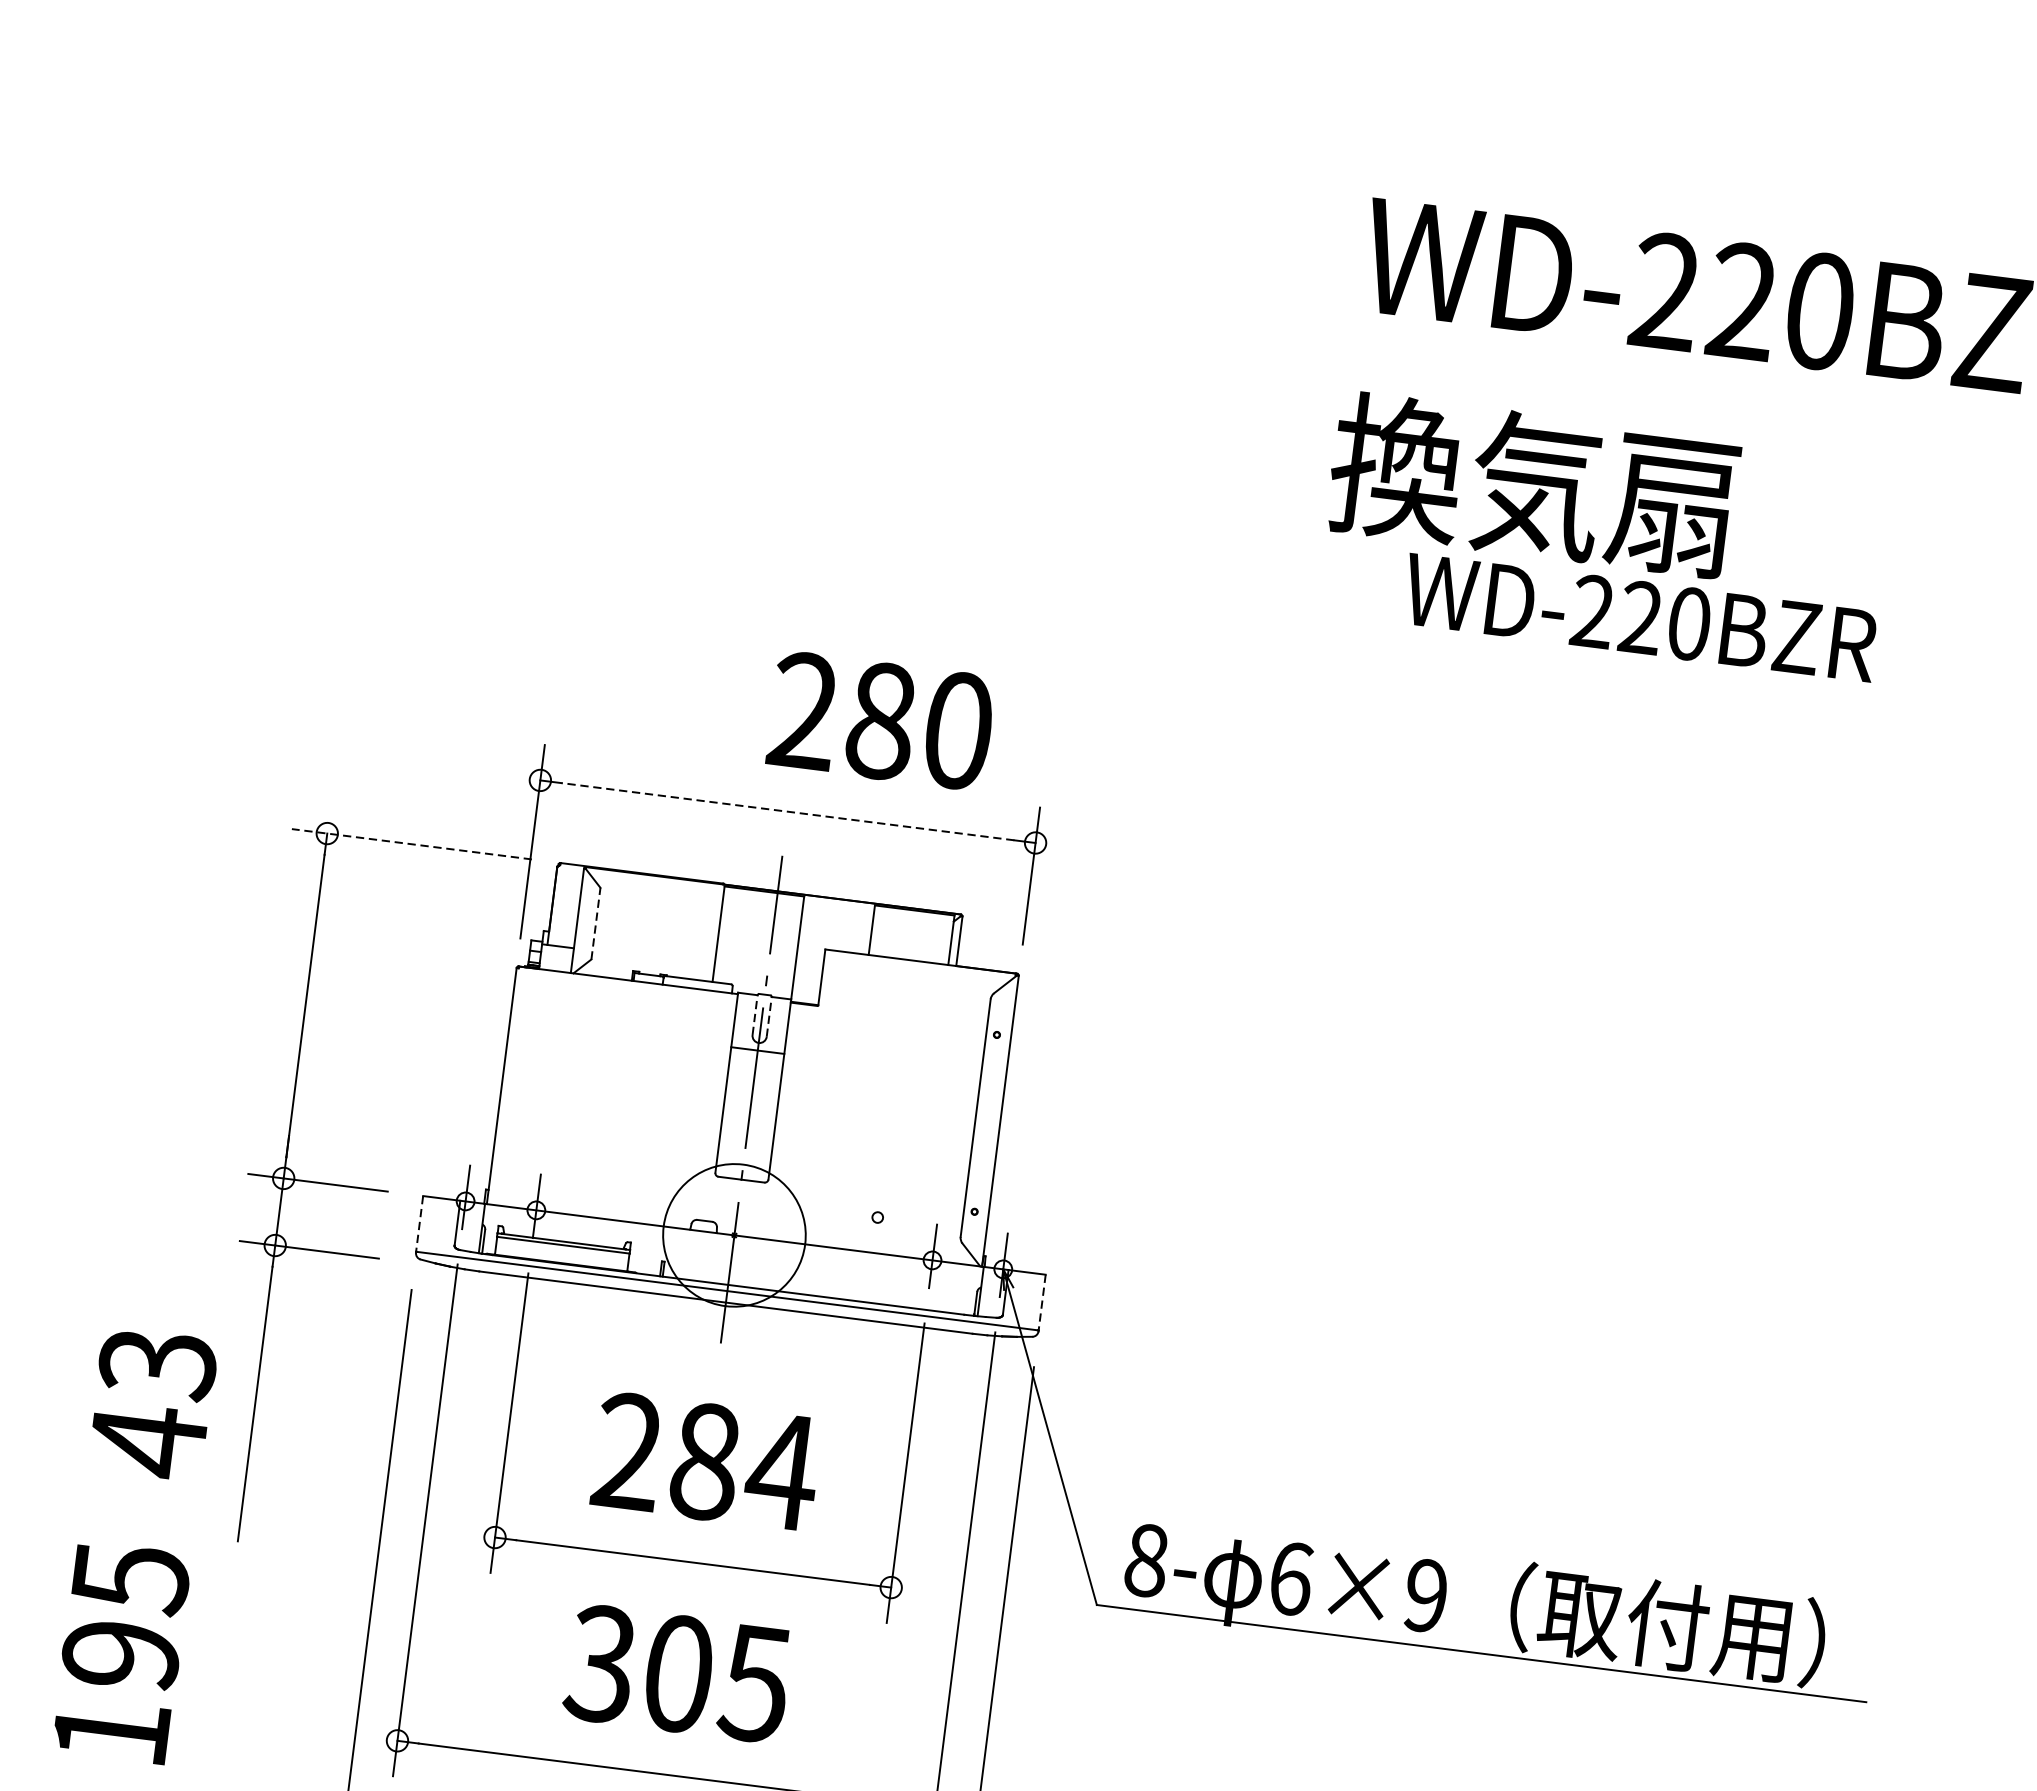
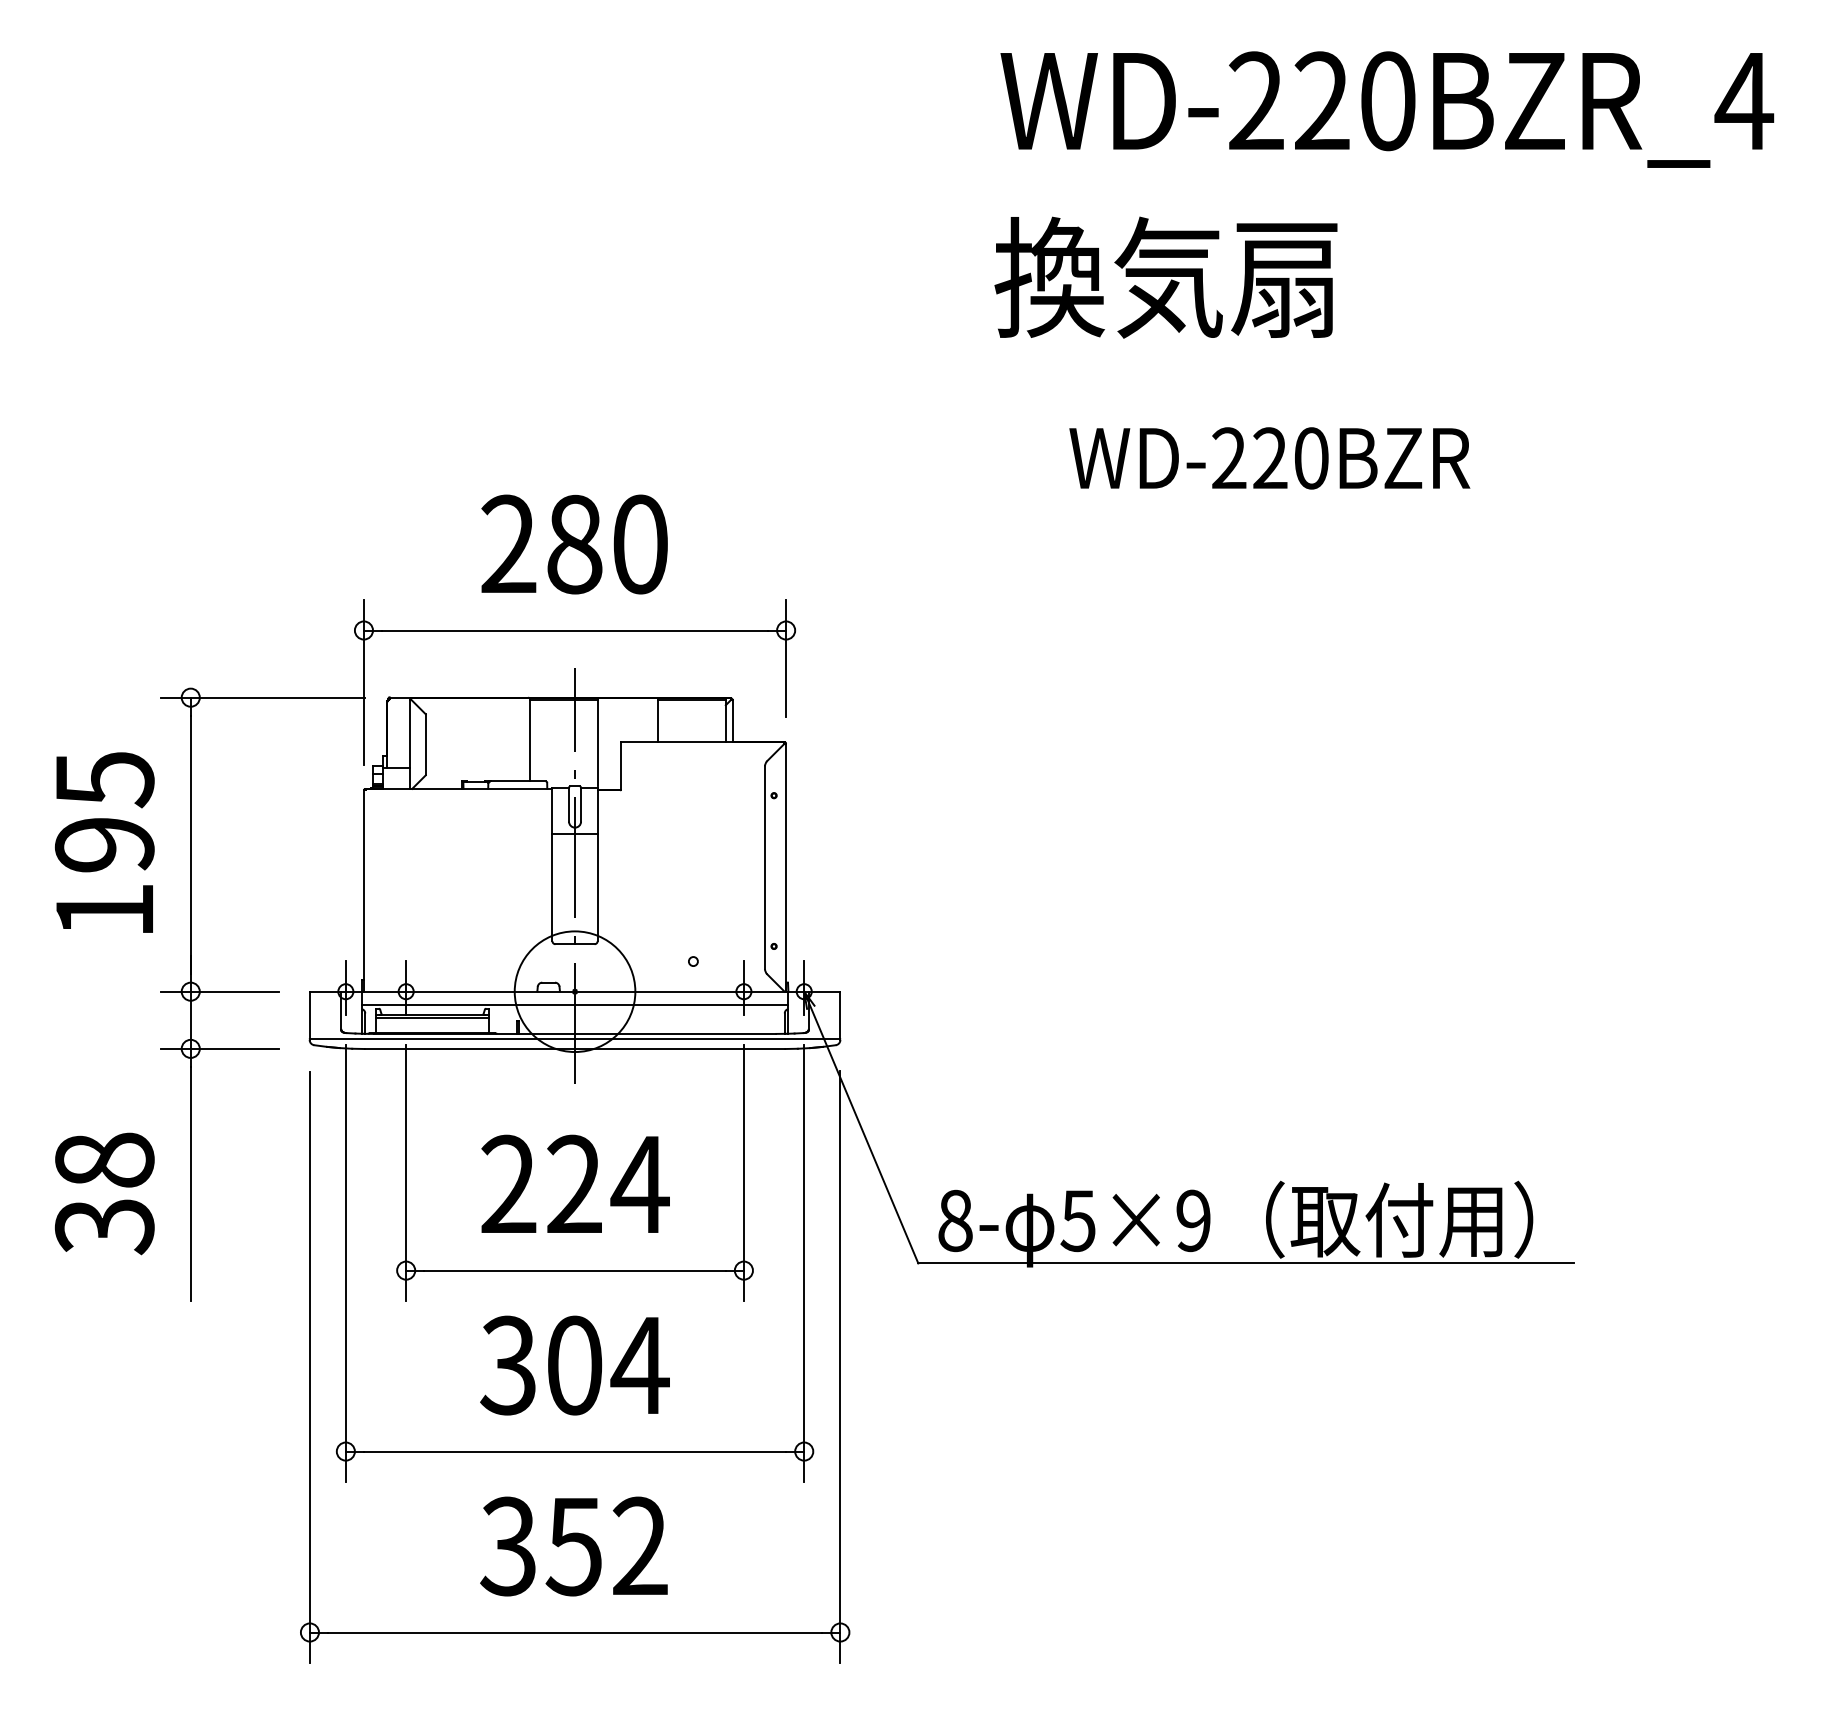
text: (1640, 617) -> (1269, 458), moved
text: (881, 720) -> (574, 544), moved
line: (788, 811) -> (575, 630), dashed -> solid
line: (411, 843) -> (262, 697), dashed -> solid
line: (595, 923) -> (425, 744), dashed -> solid
line: (755, 1014) -> (569, 804), dashed -> solid
line: (769, 1016) -> (581, 804), dashed -> solid
line: (419, 1223) -> (309, 1015), dashed -> solid
line: (731, 1250) -> (574, 1004), added
line: (1042, 1302) -> (840, 1015), dashed -> solid
text: (152, 1403) -> (104, 1194), 43 -> 38
text: (705, 1461) -> (574, 1184), 284 -> 224
text: (1291, 1578) -> (1078, 1220), 6×9 -> 5×9
text: (121, 1652) -> (104, 842), moved
text: (754, 1684) -> (639, 1366), 305 -> 304

